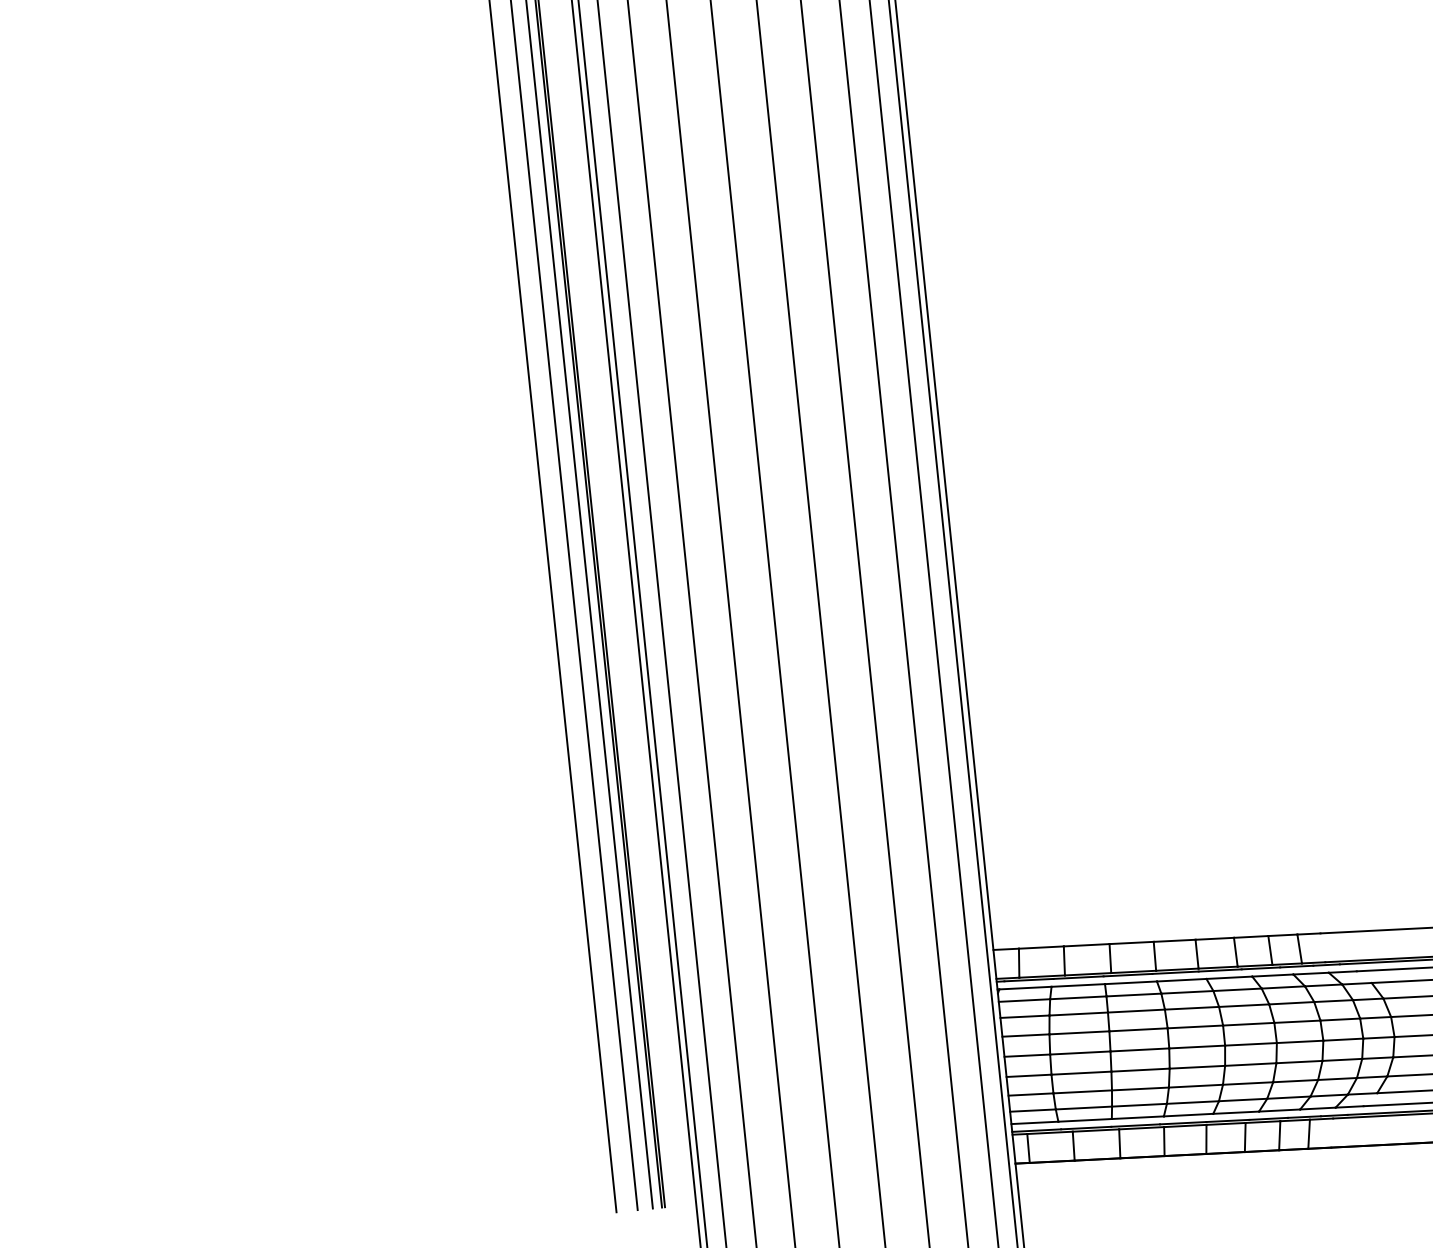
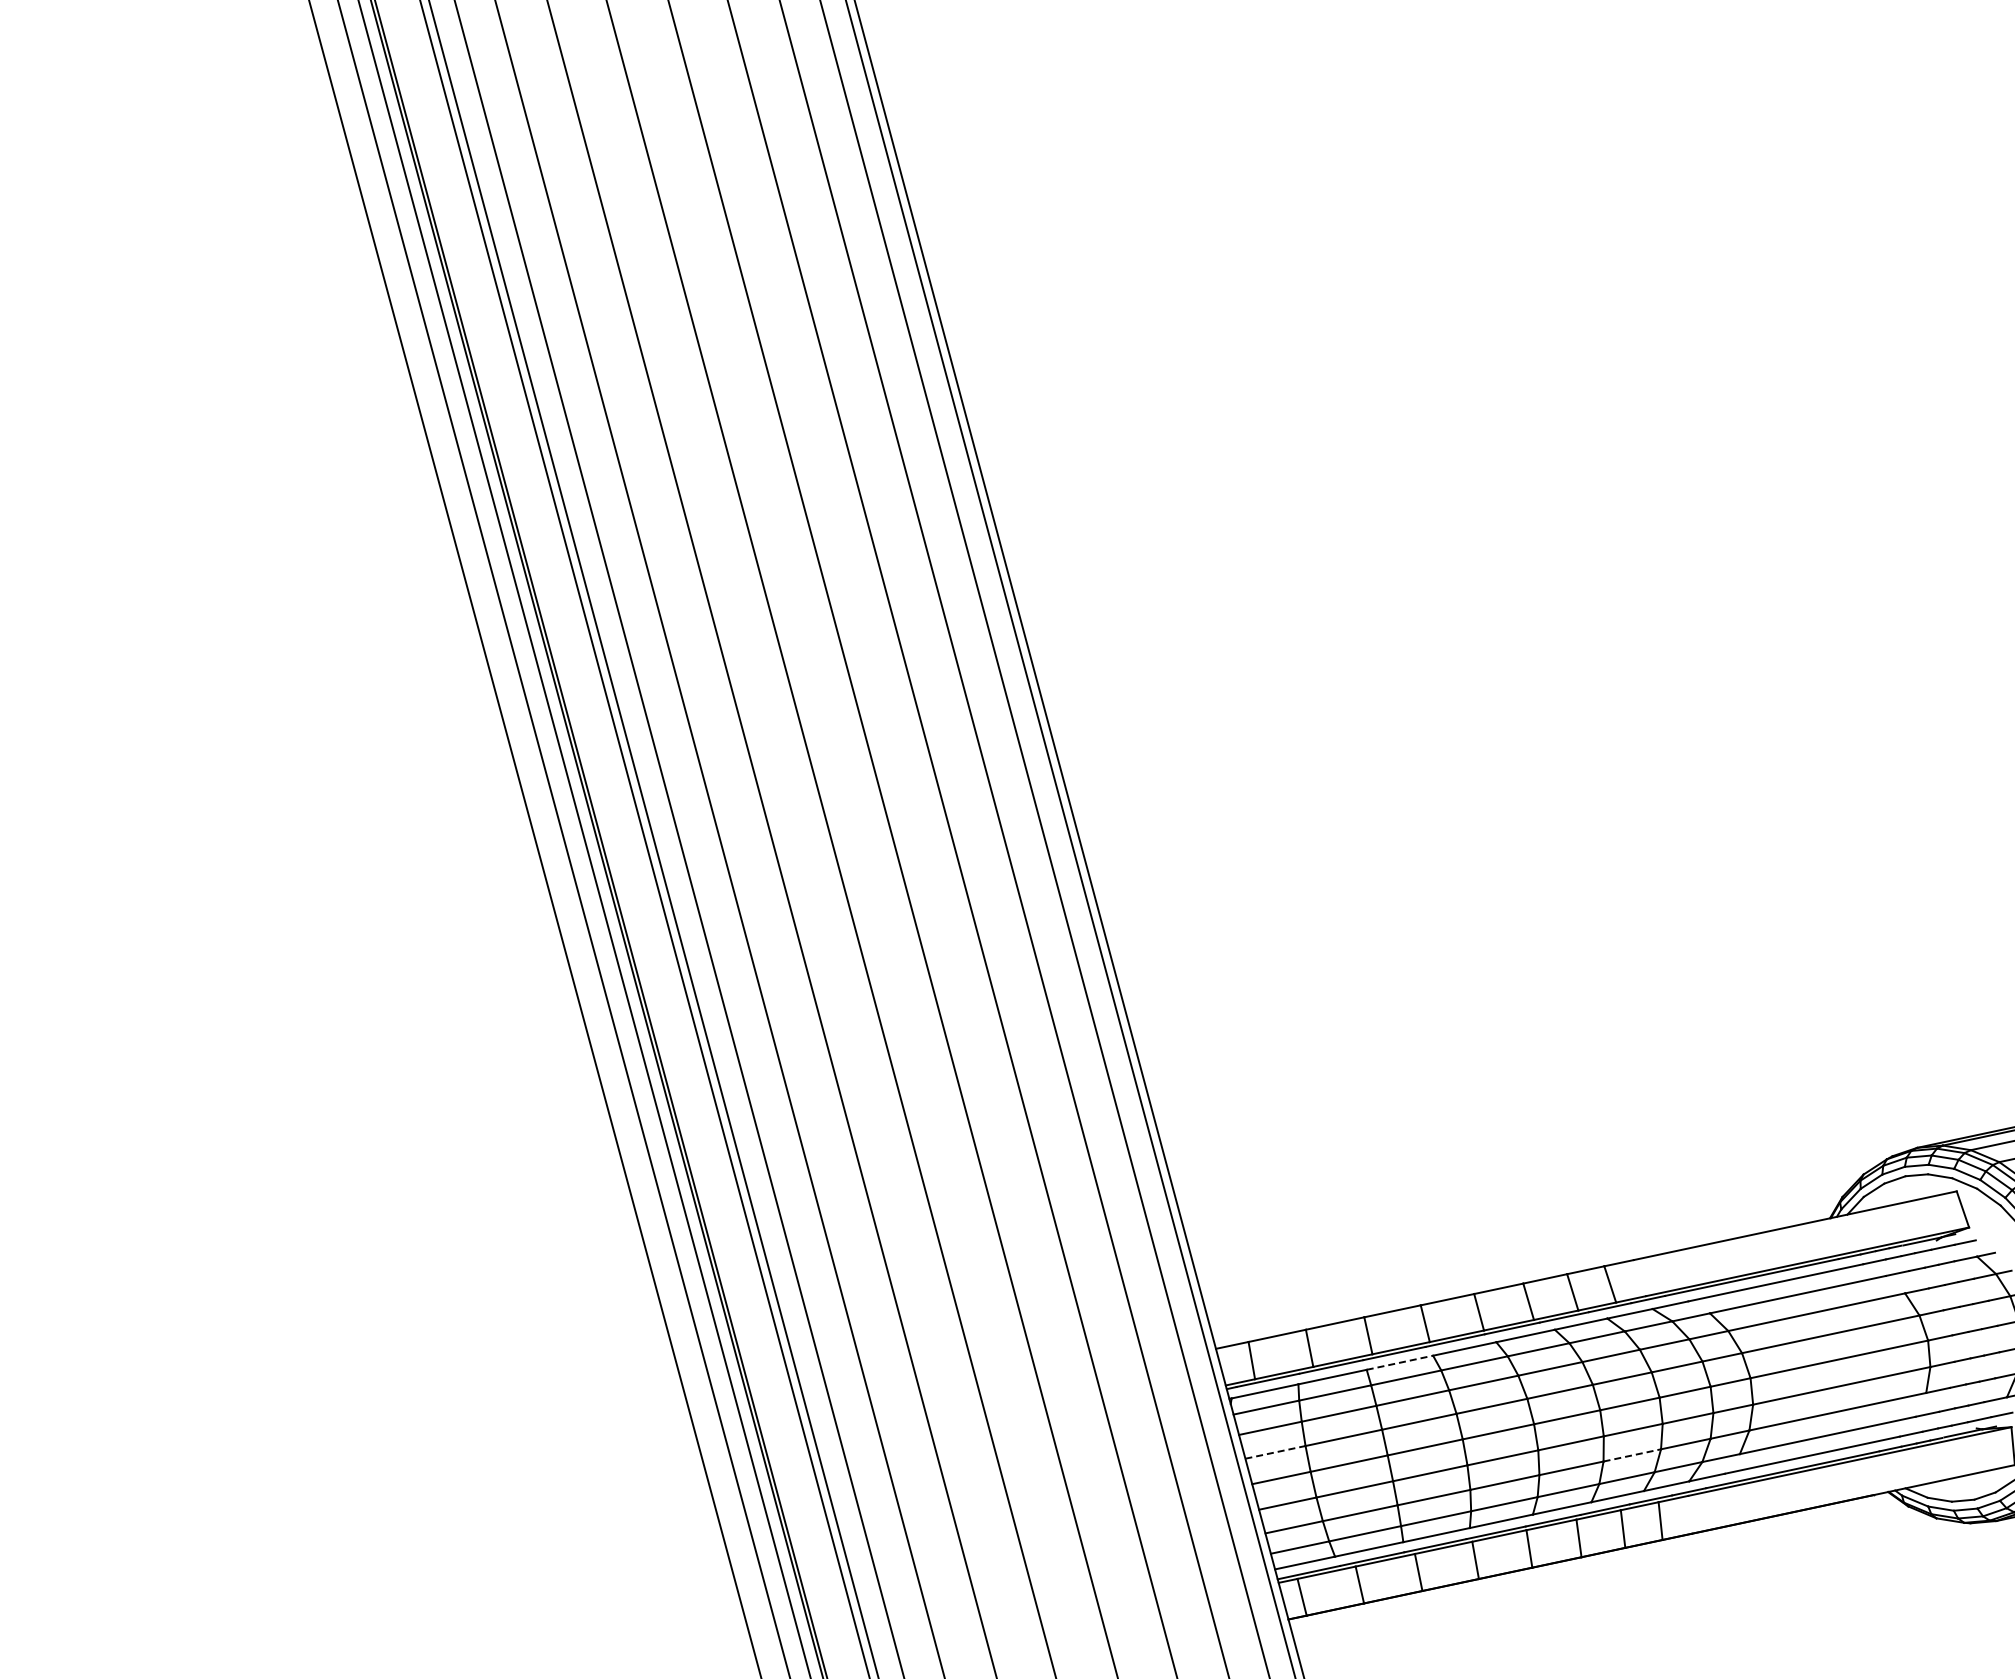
line: (1130, 982) -> (1399, 1362), solid -> dashed
line: (1025, 1035) -> (1275, 1452), solid -> dashed
line: (1295, 1081) -> (1632, 1455), solid -> dashed

